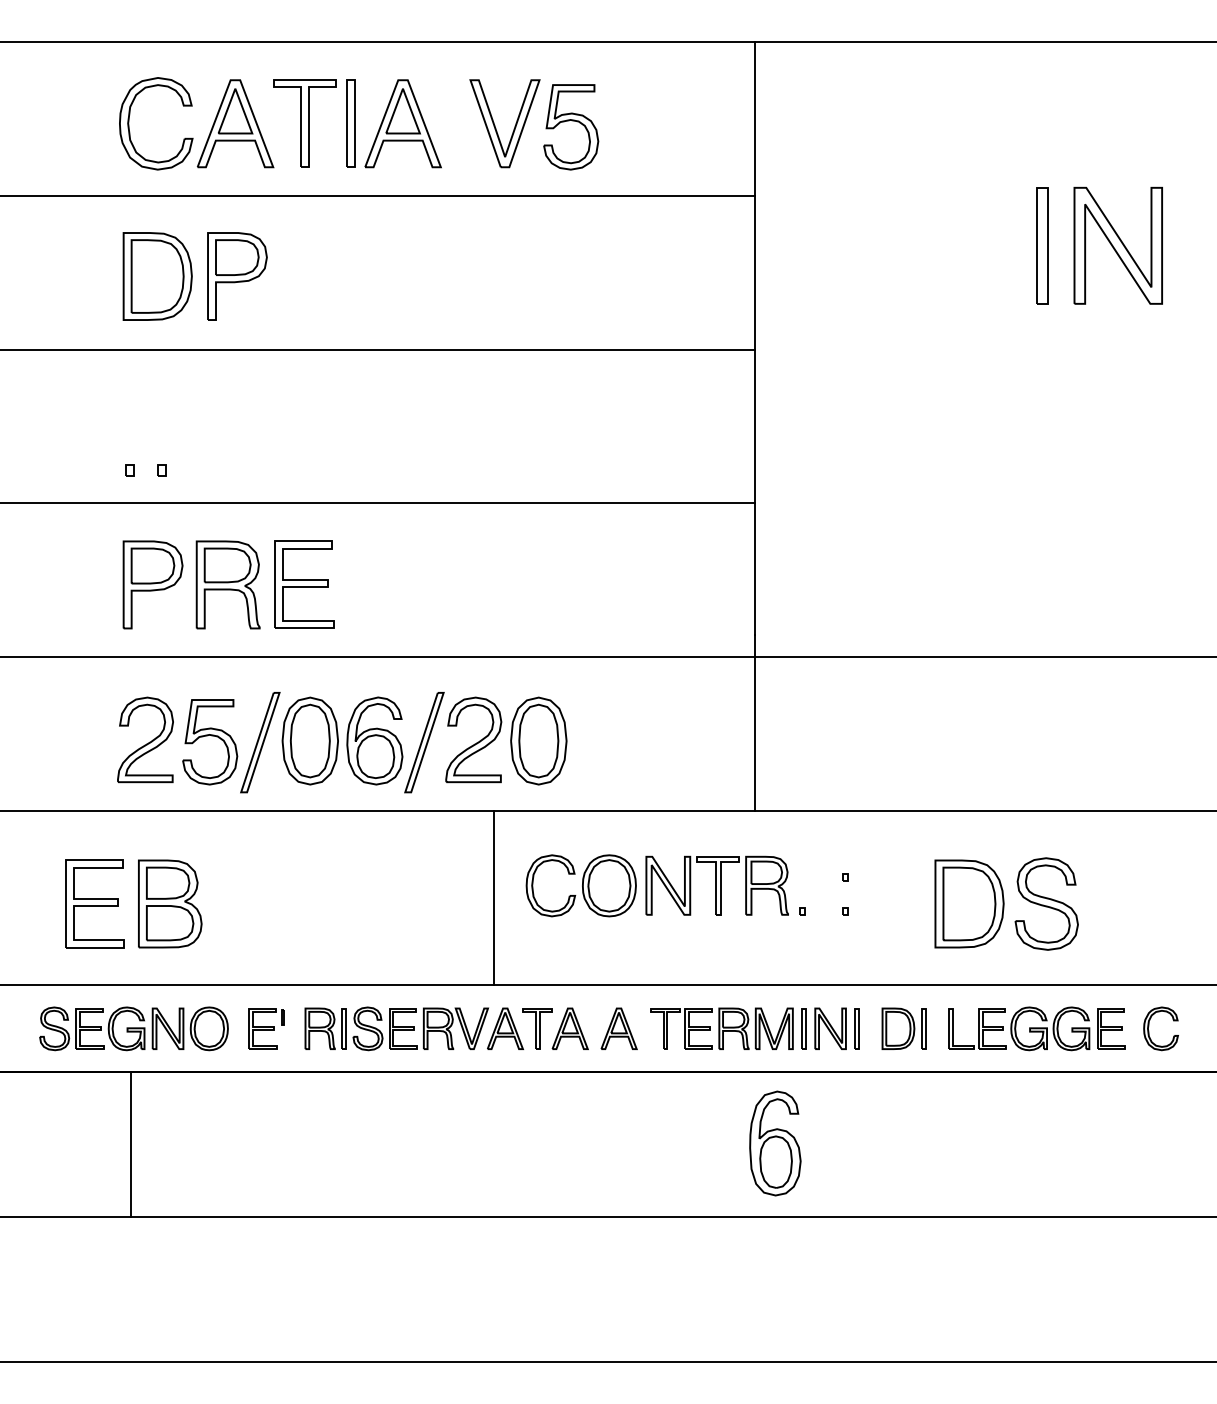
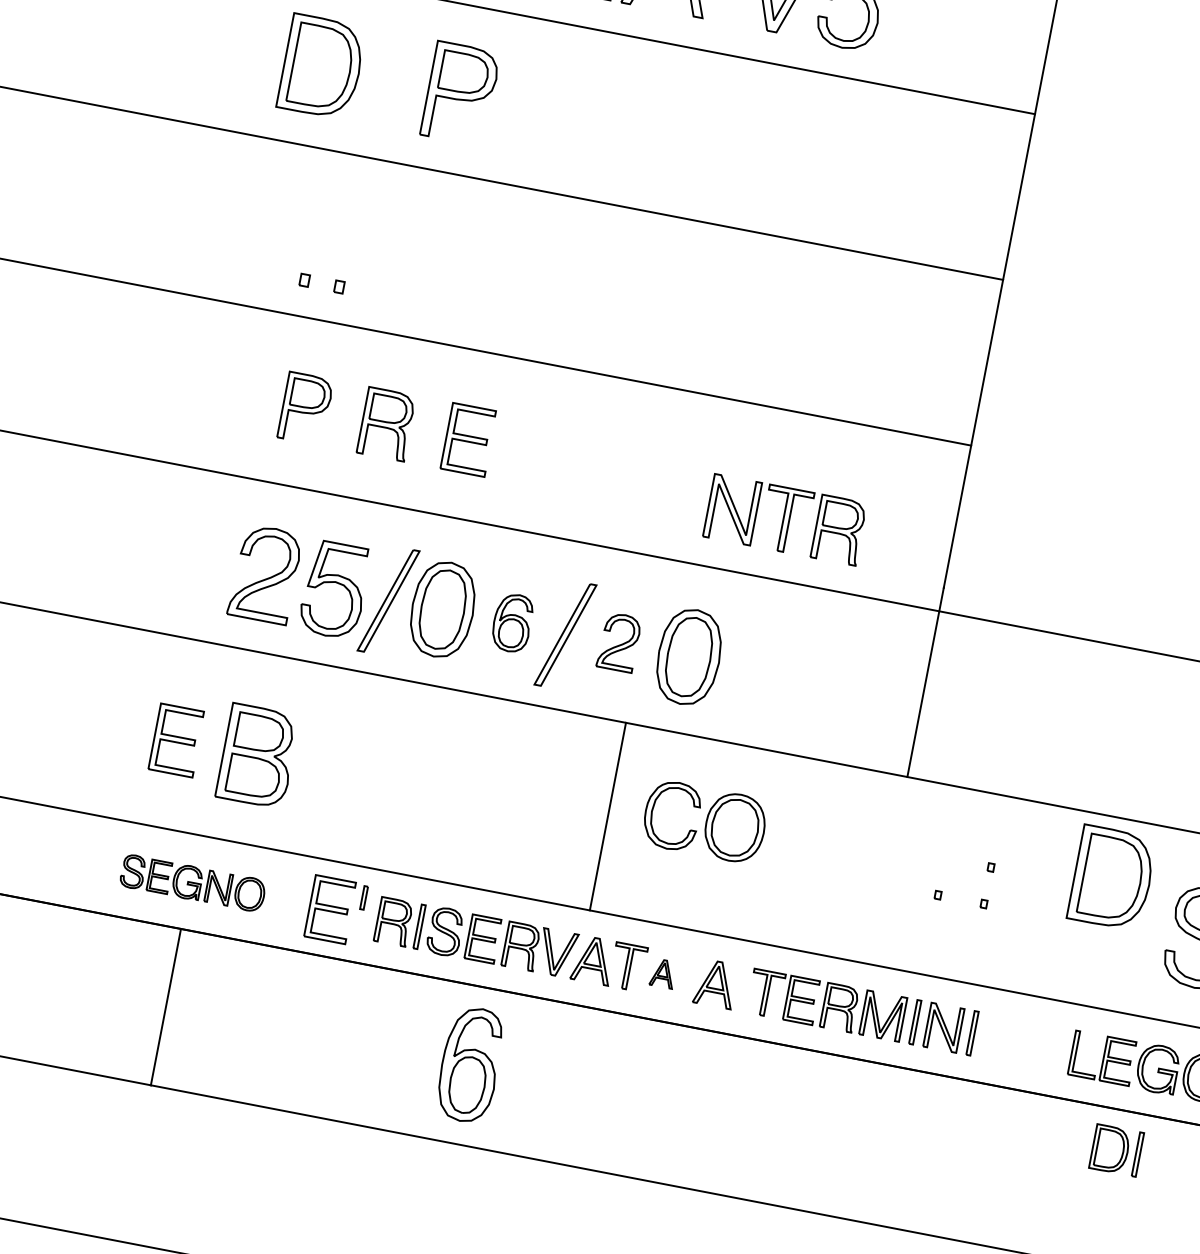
part: (157, 276) -> (321, 66), moved
part: (152, 584) -> (305, 408), size x0.7
part: (227, 584) -> (386, 423), size x0.7
part: (304, 584) -> (469, 439), size x0.7
part: (473, 739) -> (619, 641), size x0.6
part: (374, 740) -> (512, 622), size x0.6
part: (716, 885) -> (784, 519), moved
part: (94, 903) -> (176, 739), size x0.7
part: (969, 903) -> (1112, 877), moved
part: (133, 1028) -> (192, 882), size x0.7
part: (266, 1028) -> (335, 910), size x1.4
part: (569, 1028) -> (662, 973), size x0.6
part: (903, 1028) -> (1115, 1149), moved
part: (775, 1143) -> (470, 1064), moved

